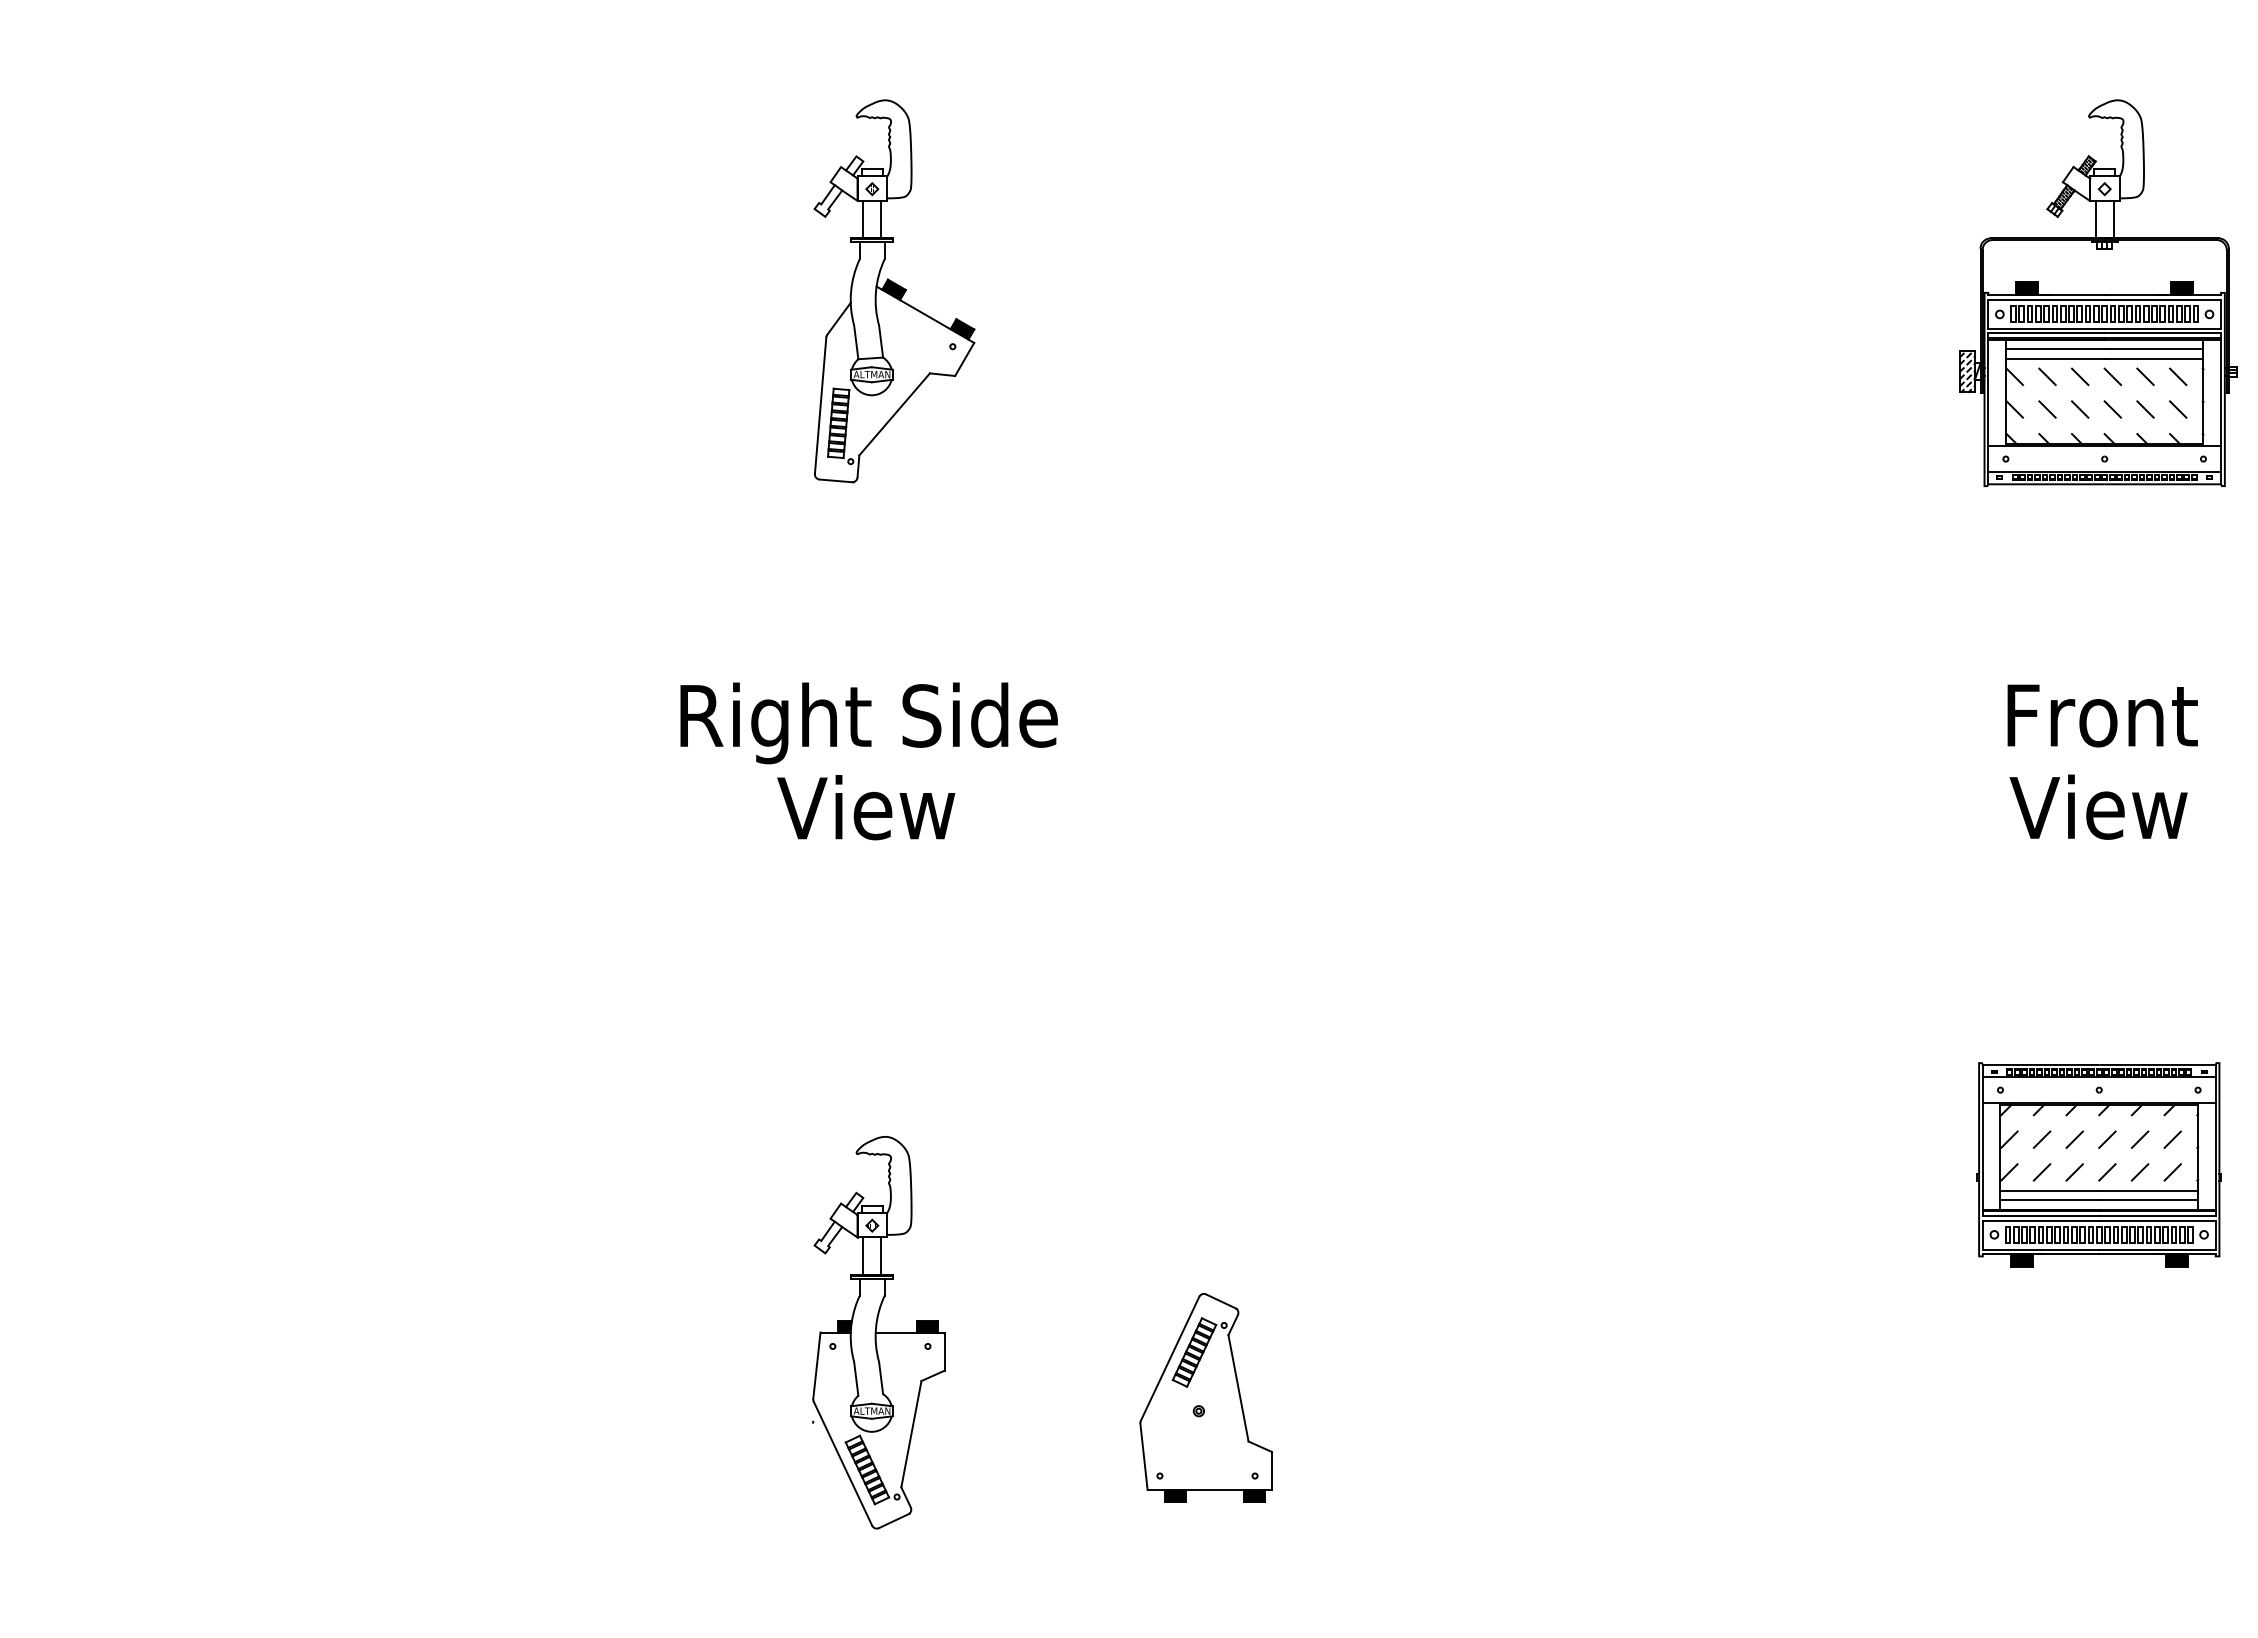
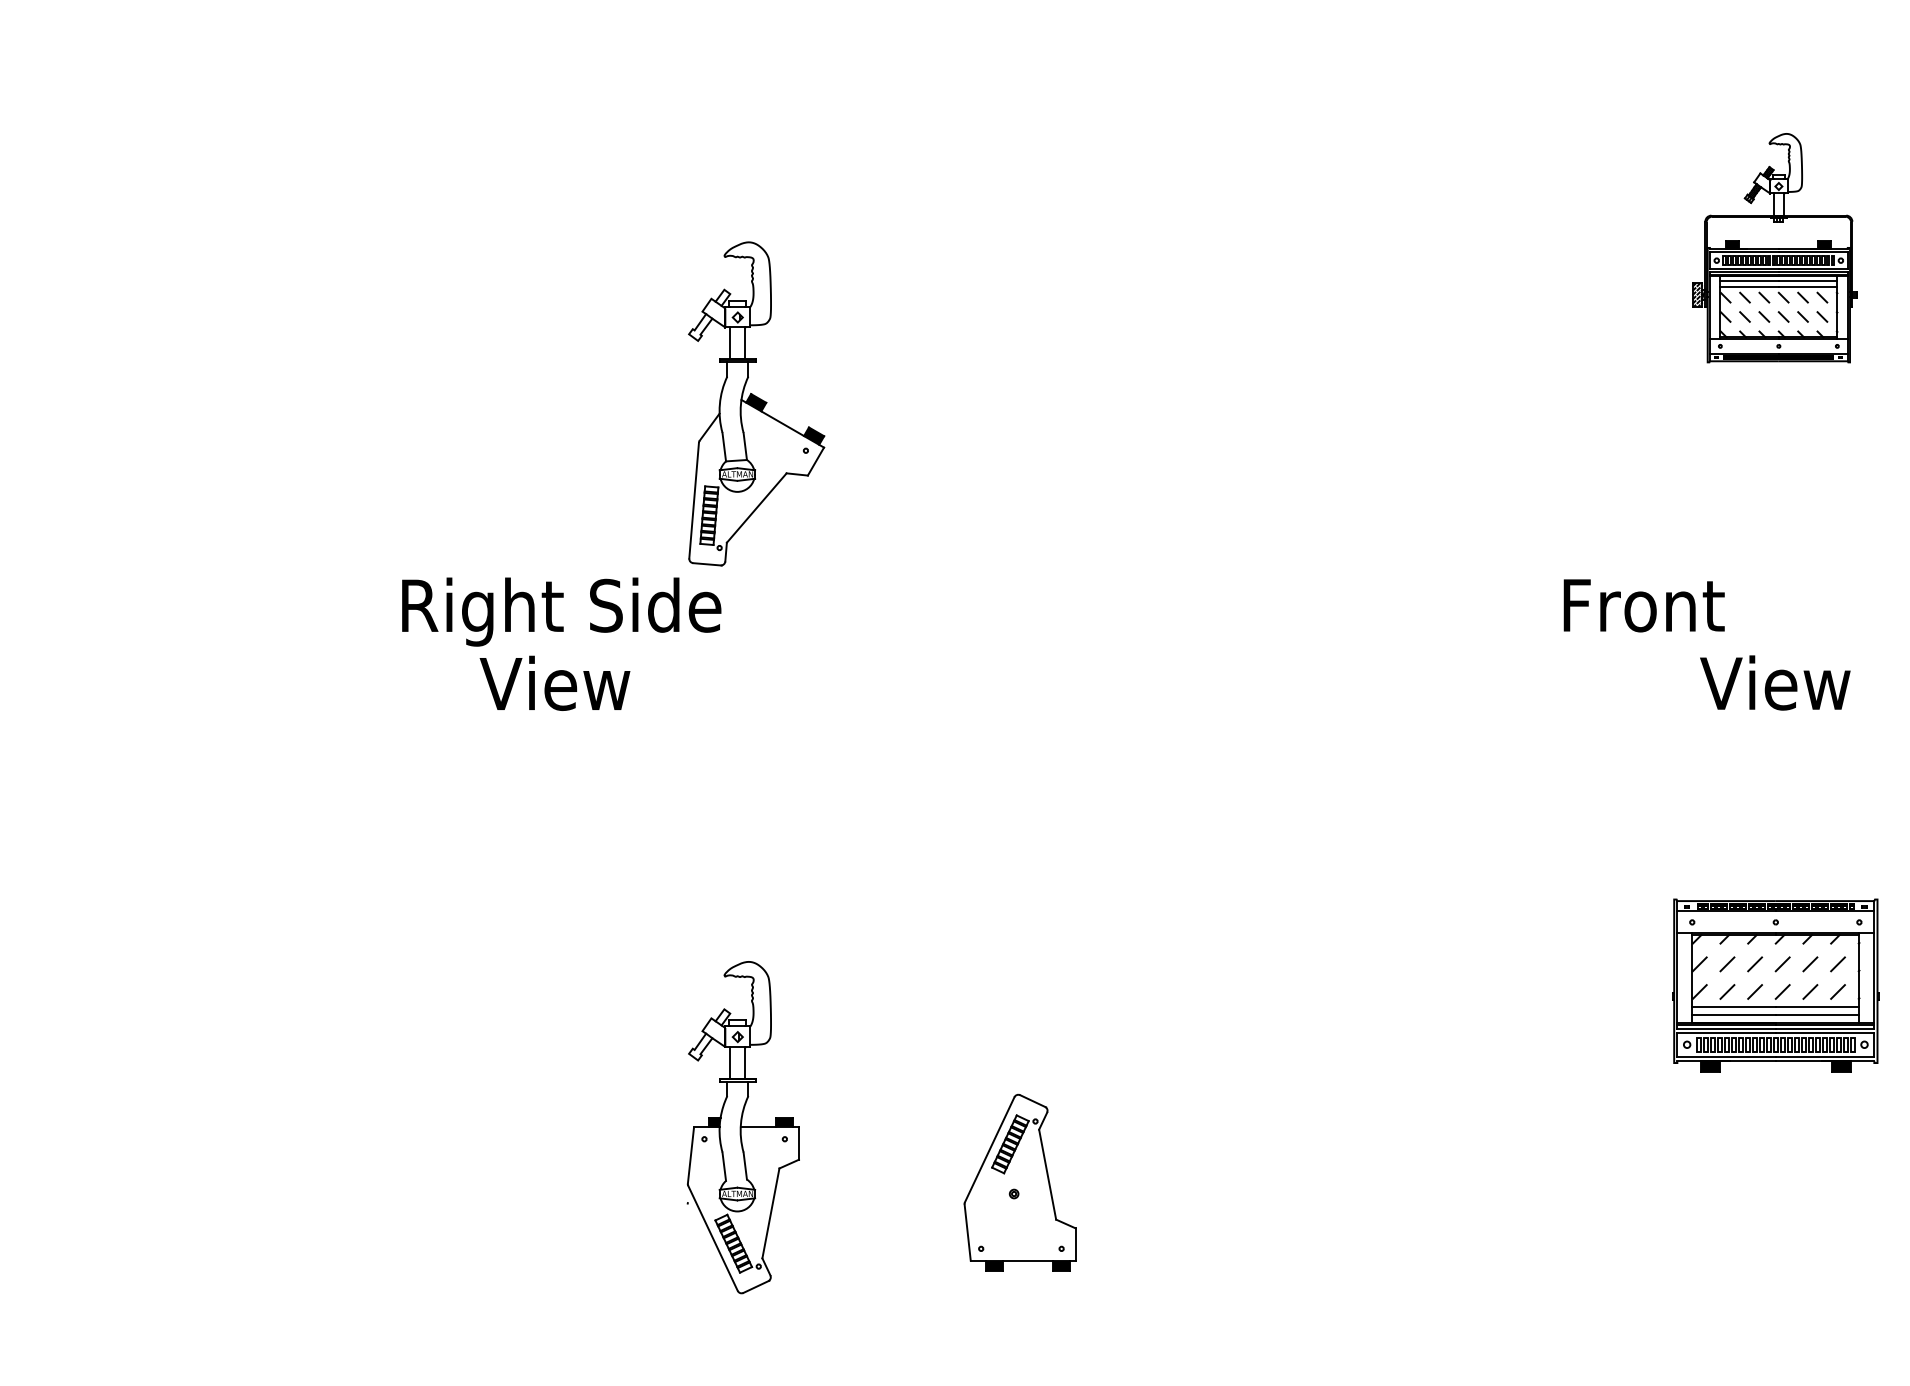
part: (894, 291) -> (756, 404), moved
part: (2098, 292) -> (1775, 247), size x0.7
text: (2102, 715) -> (1644, 605), moved
text: (868, 723) -> (561, 612), moved
text: (866, 807) -> (555, 683), moved

